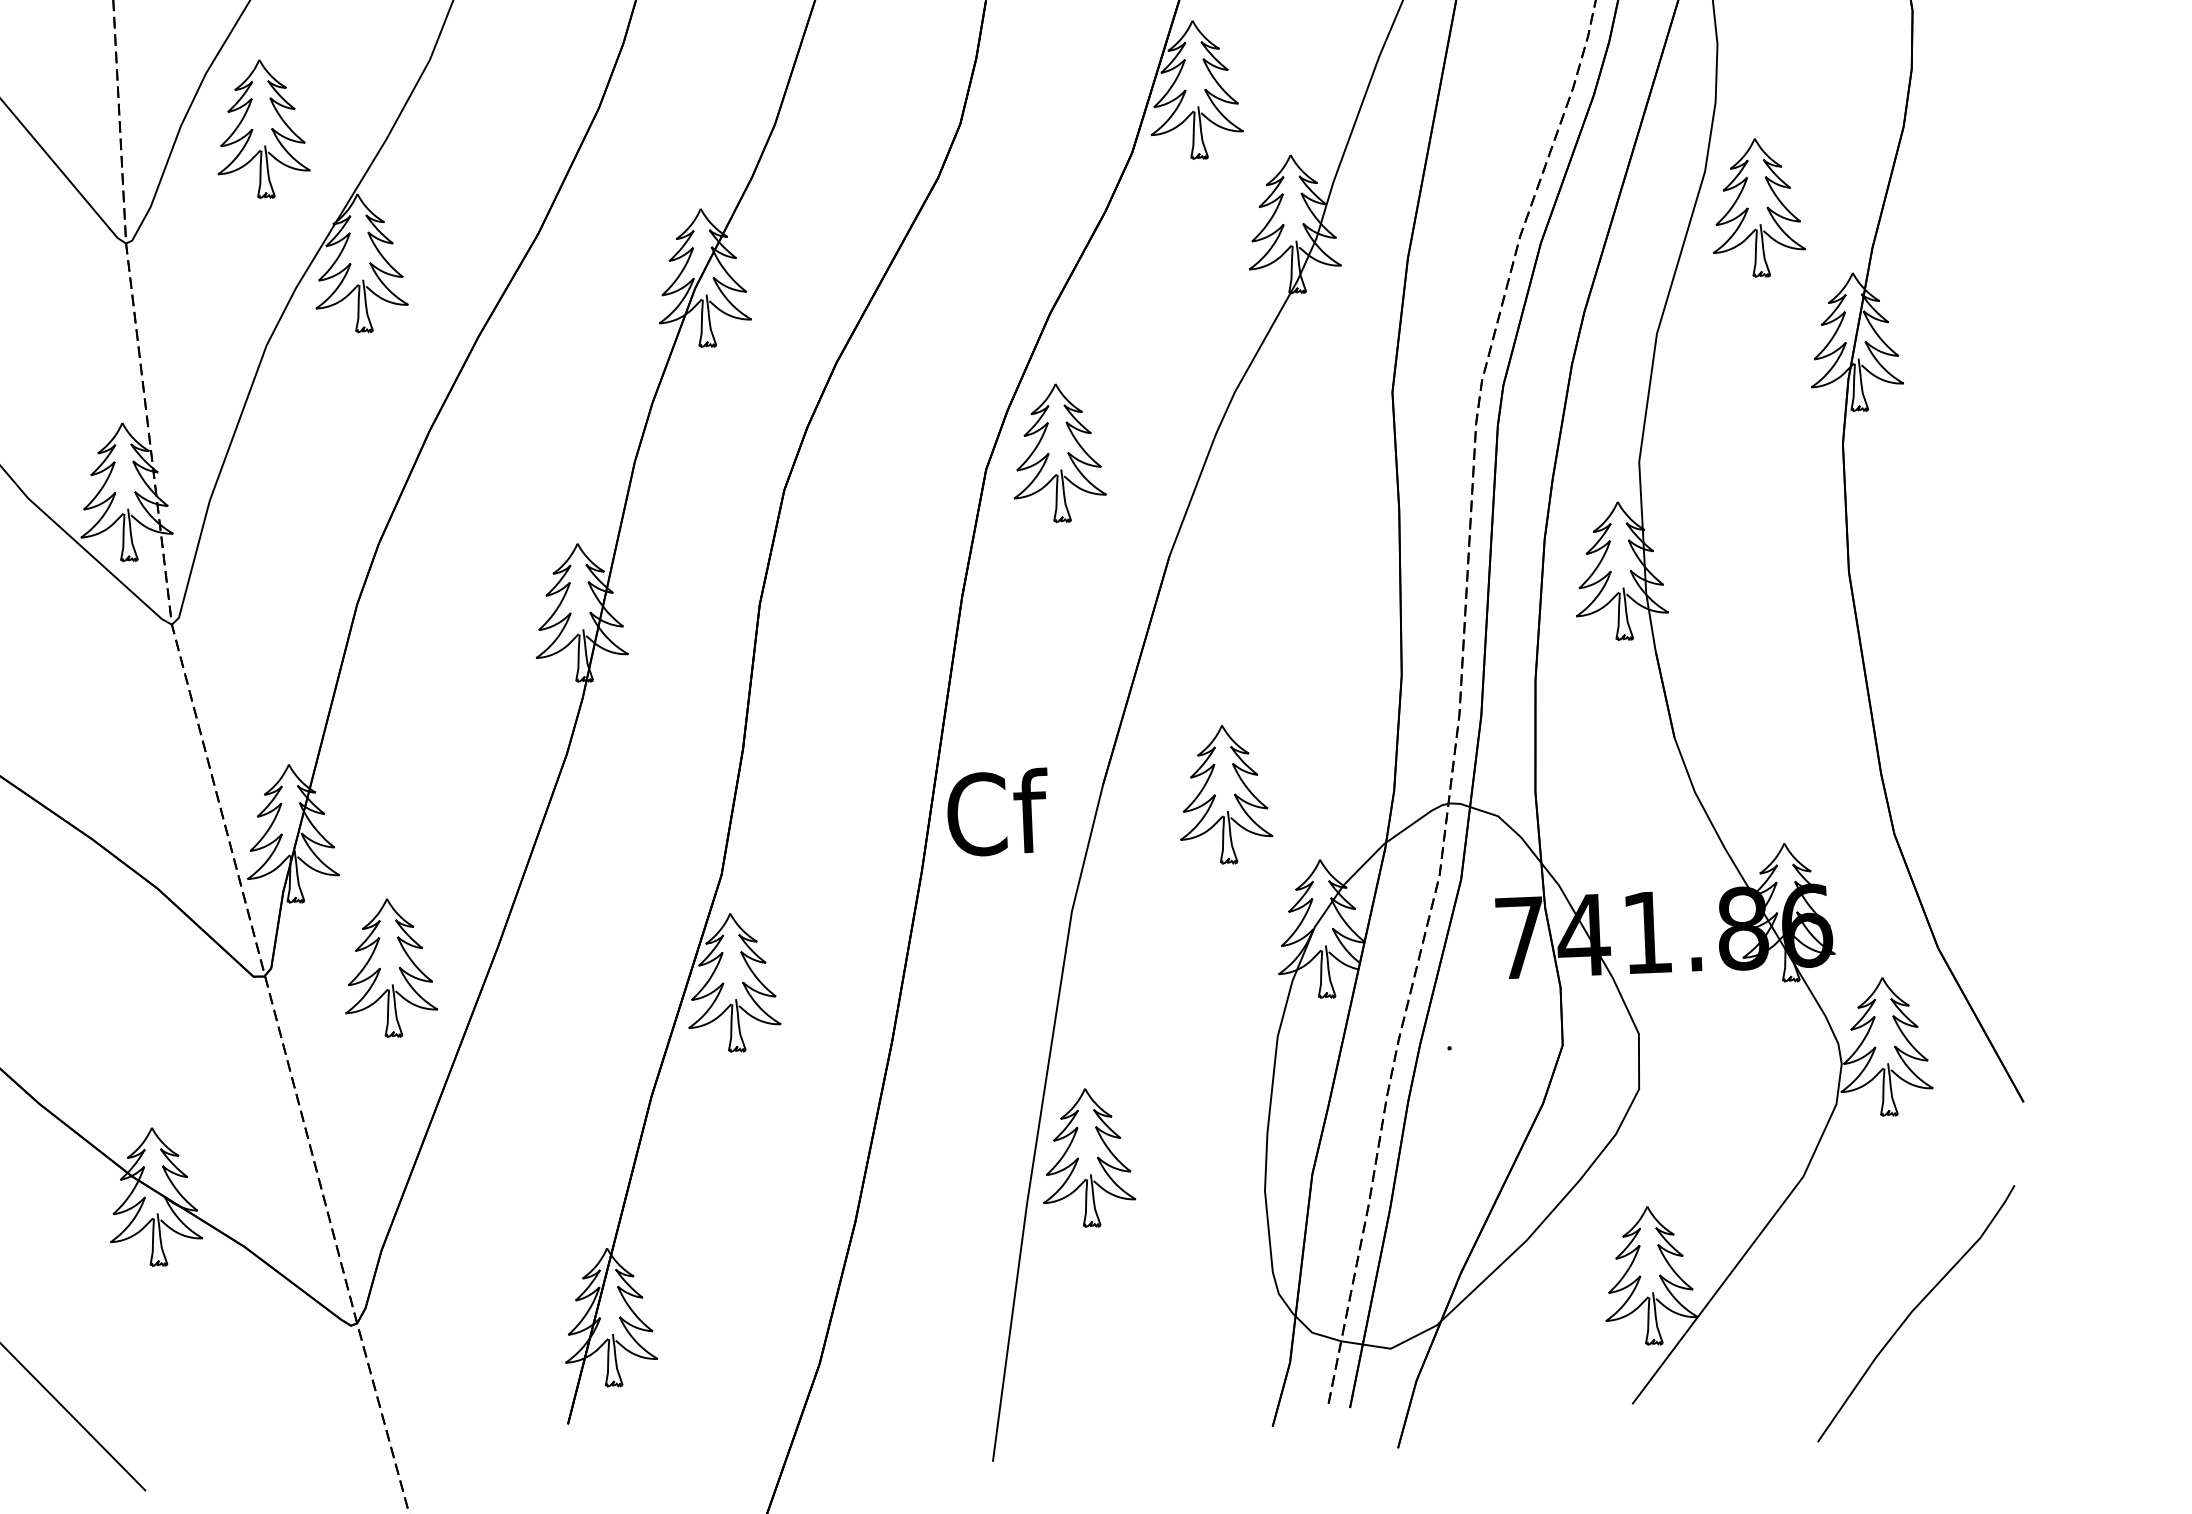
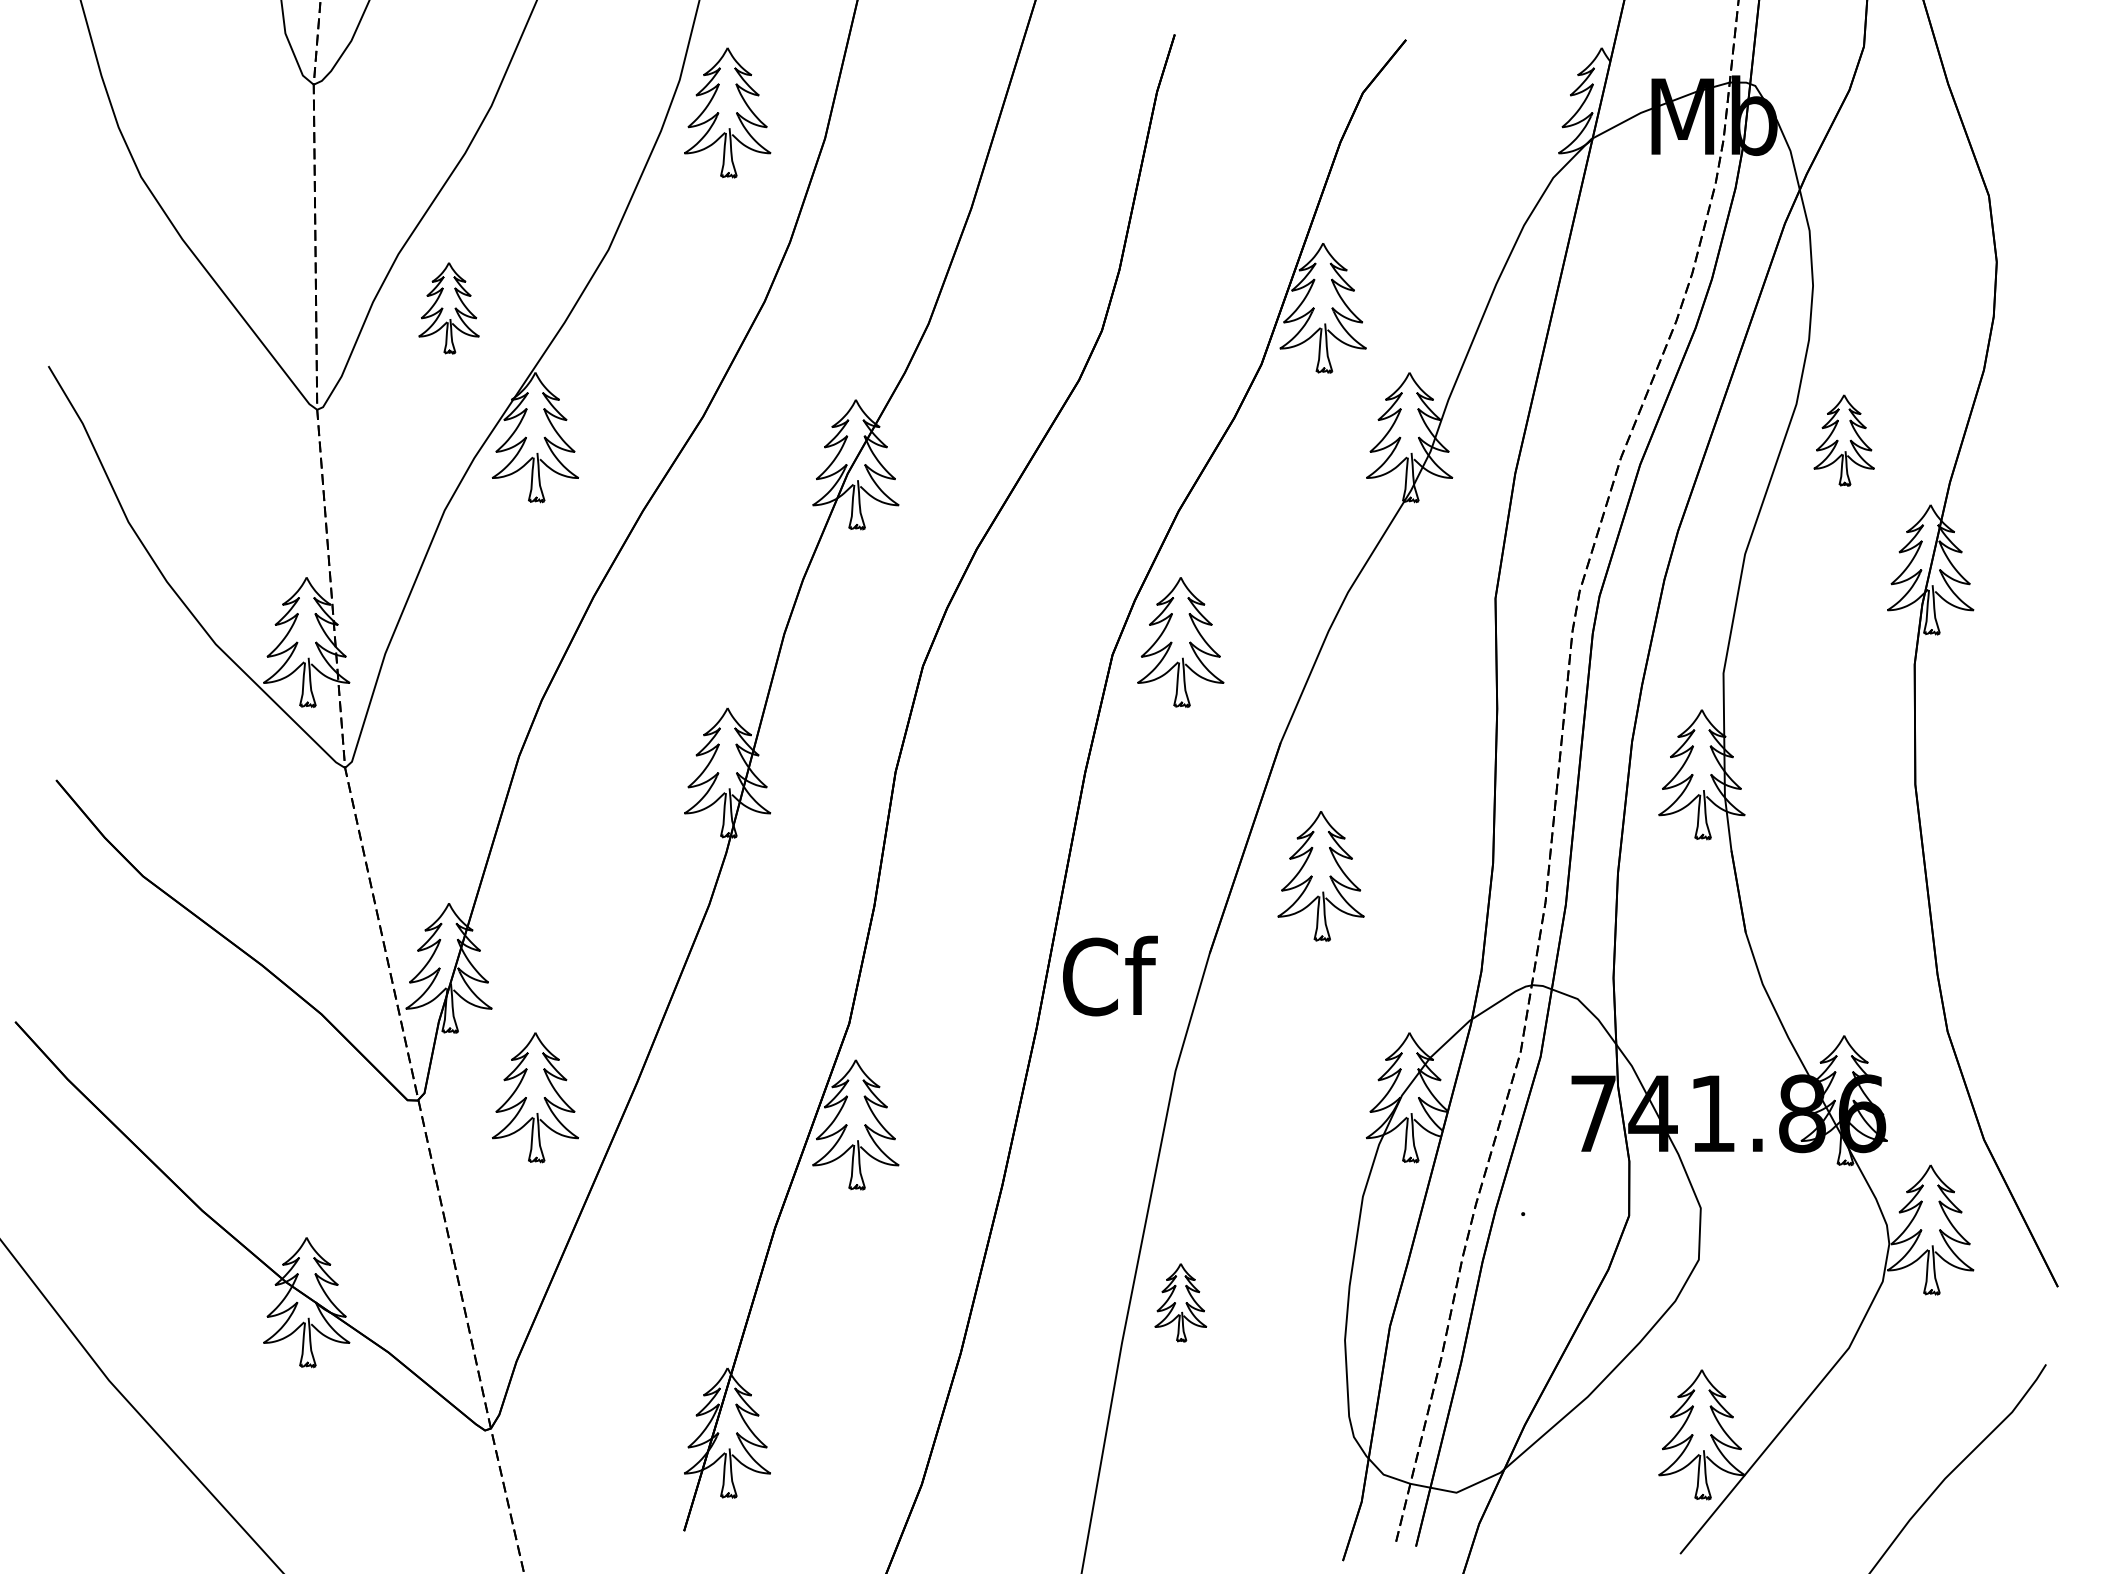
part: (261, 129) -> (448, 308), size x0.7
part: (1756, 208) -> (1843, 440), size x0.7
part: (1224, 795) -> (1320, 876), moved
part: (1087, 1157) -> (1180, 1302), size x0.6

